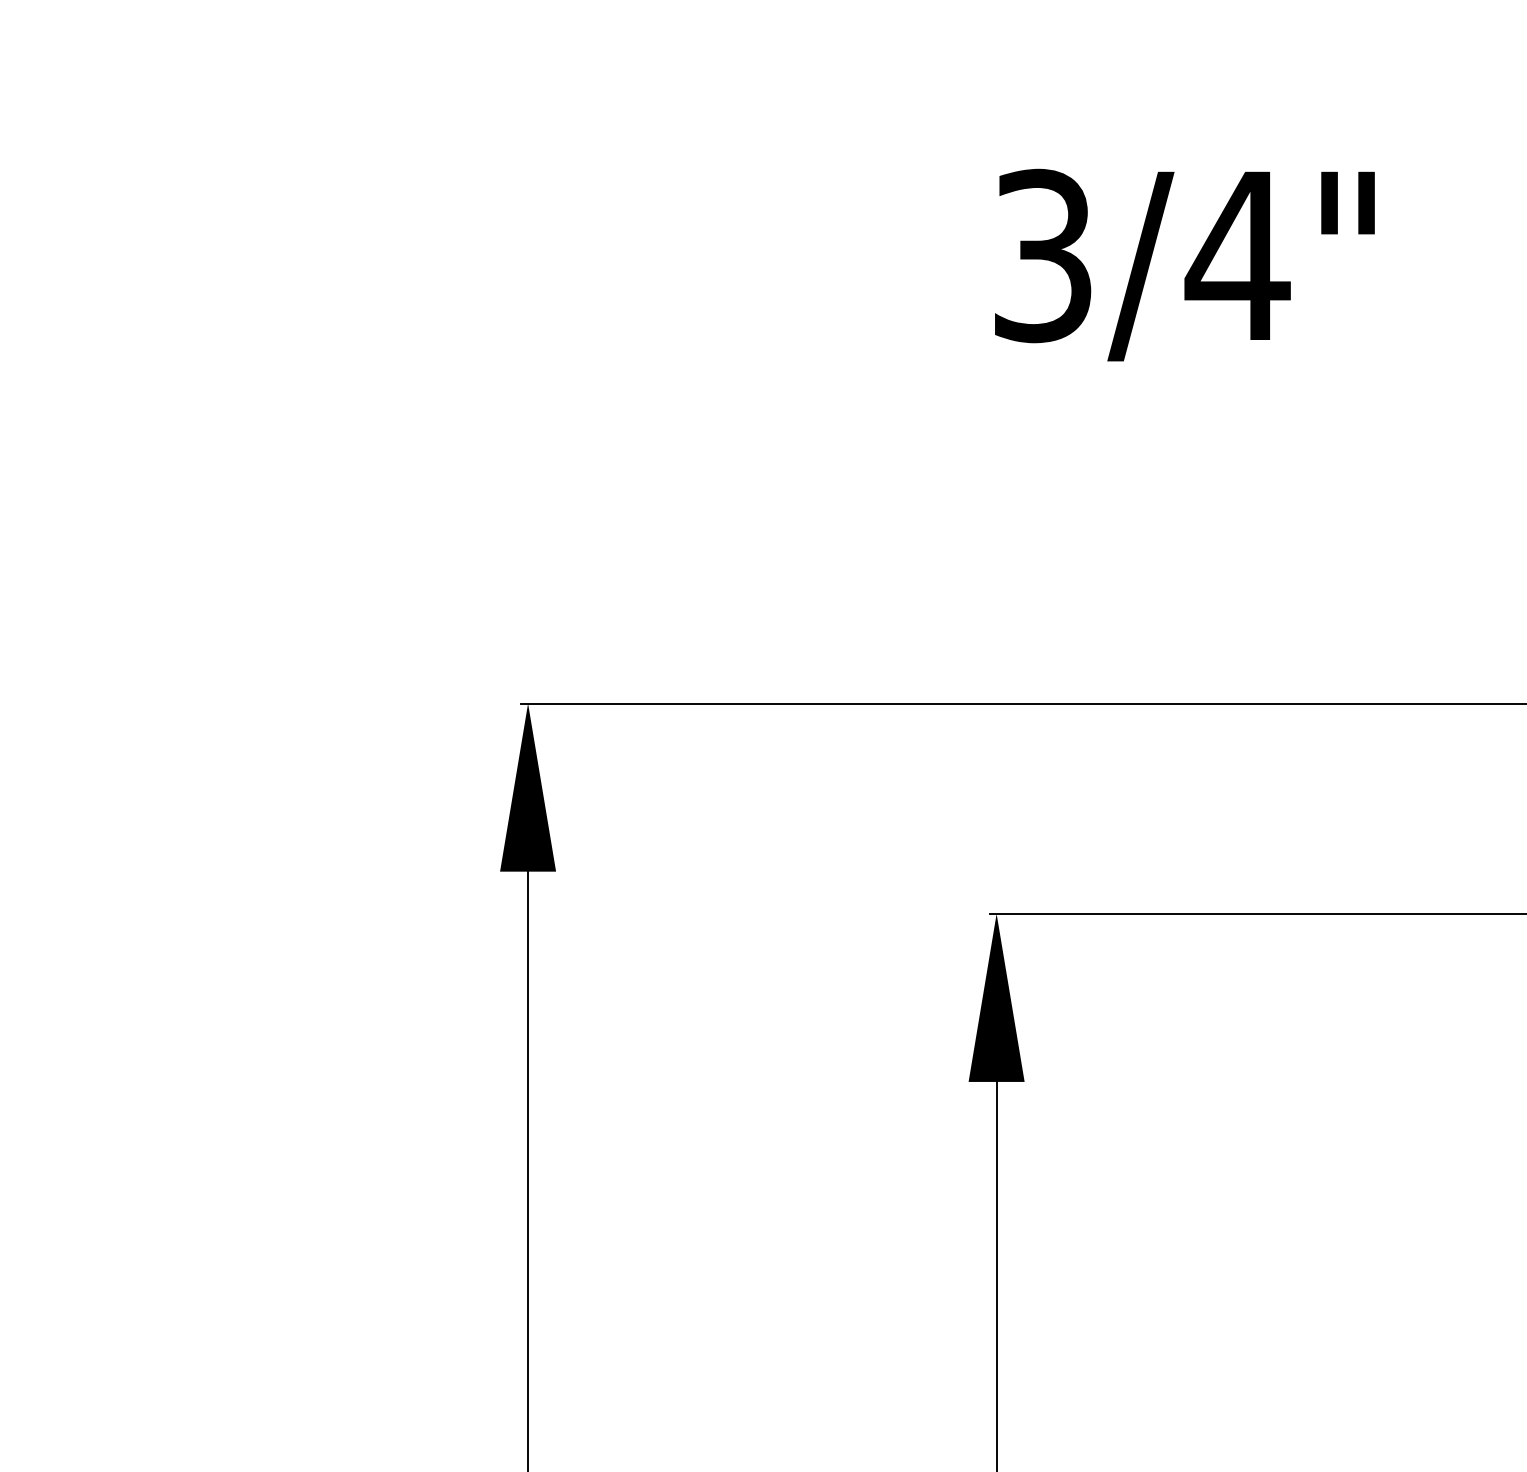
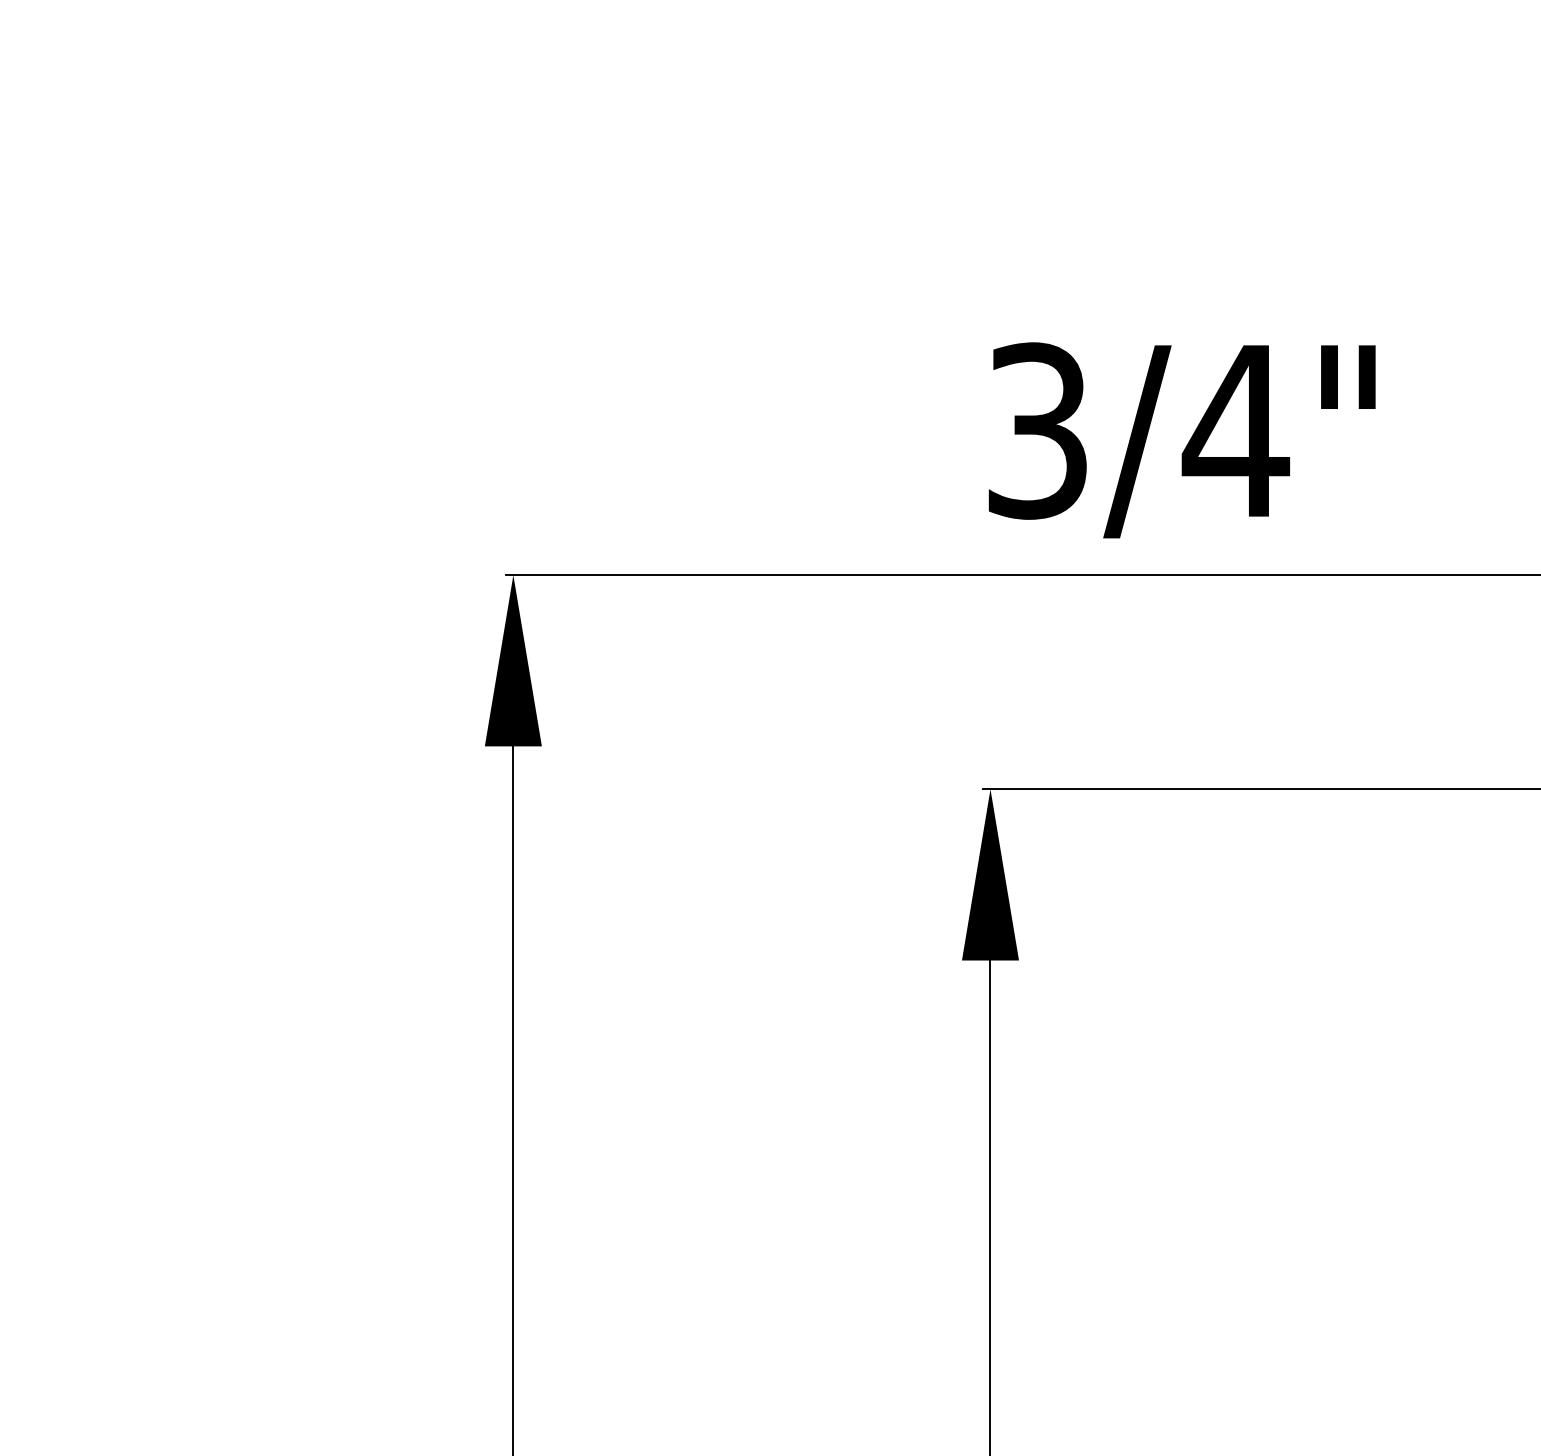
text: (1184, 264) -> (1181, 439), moved

